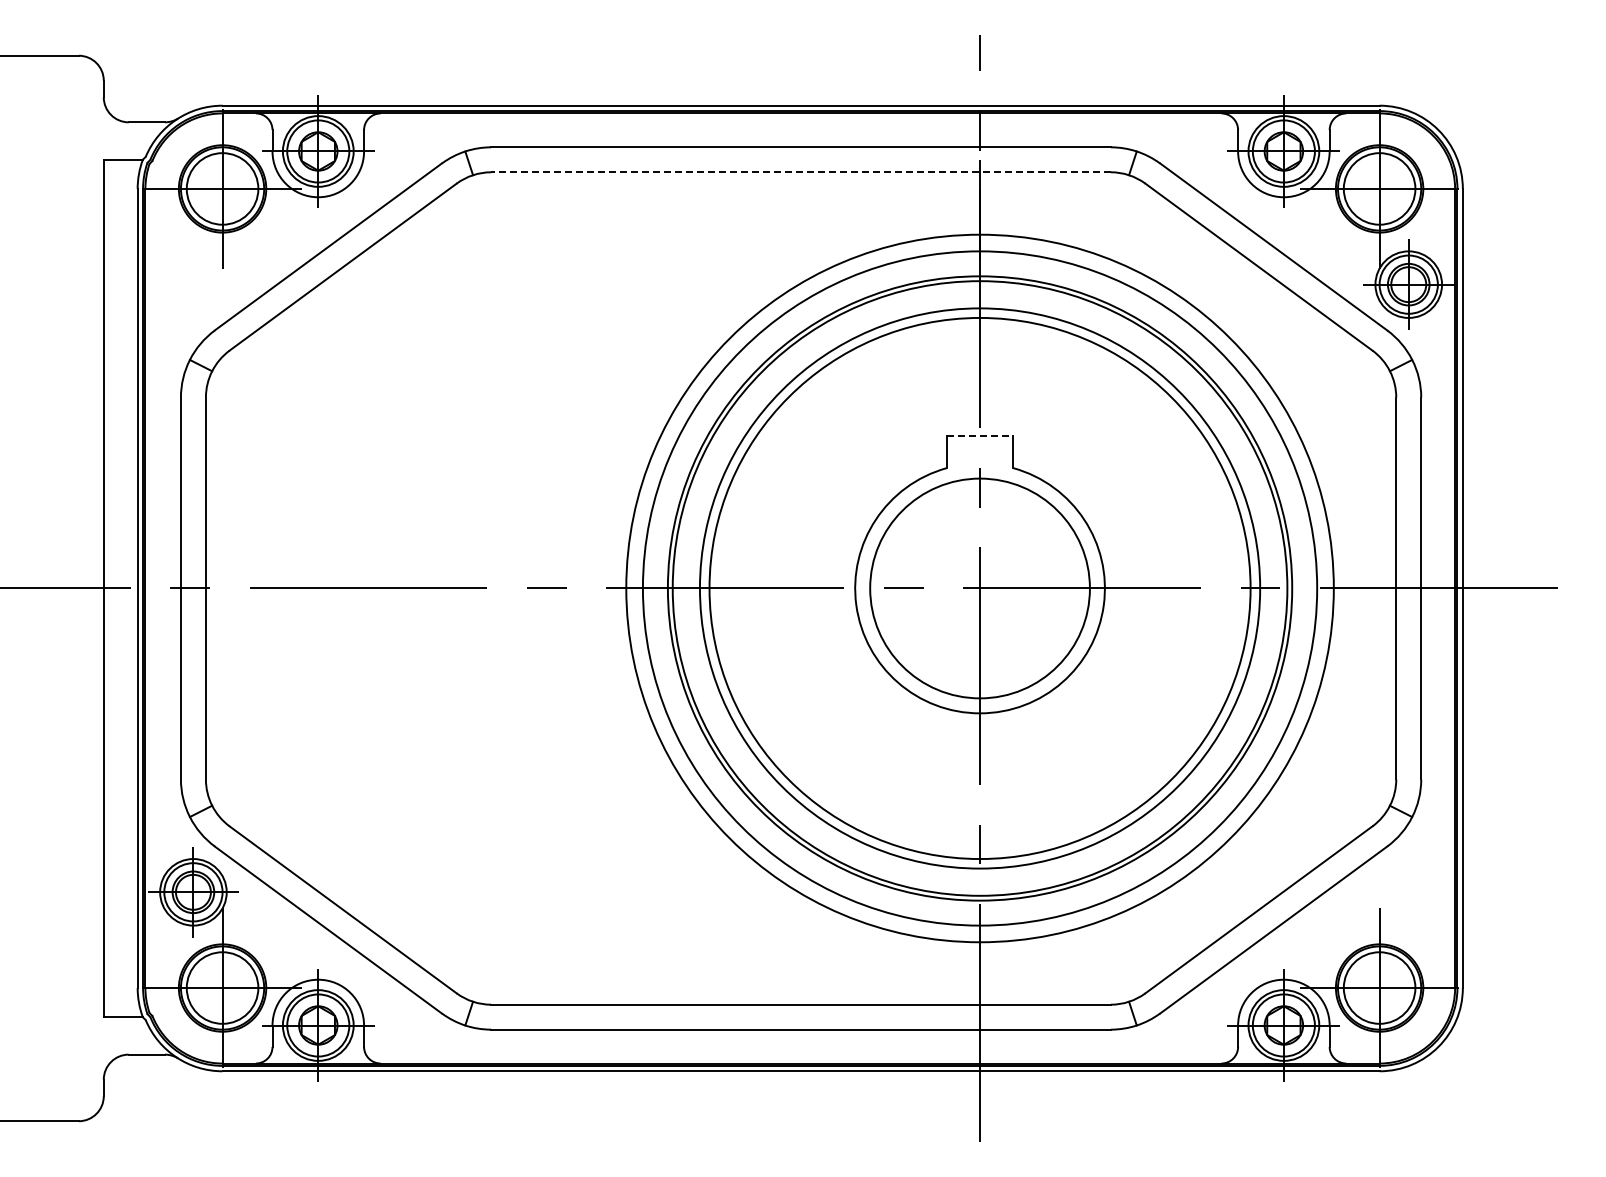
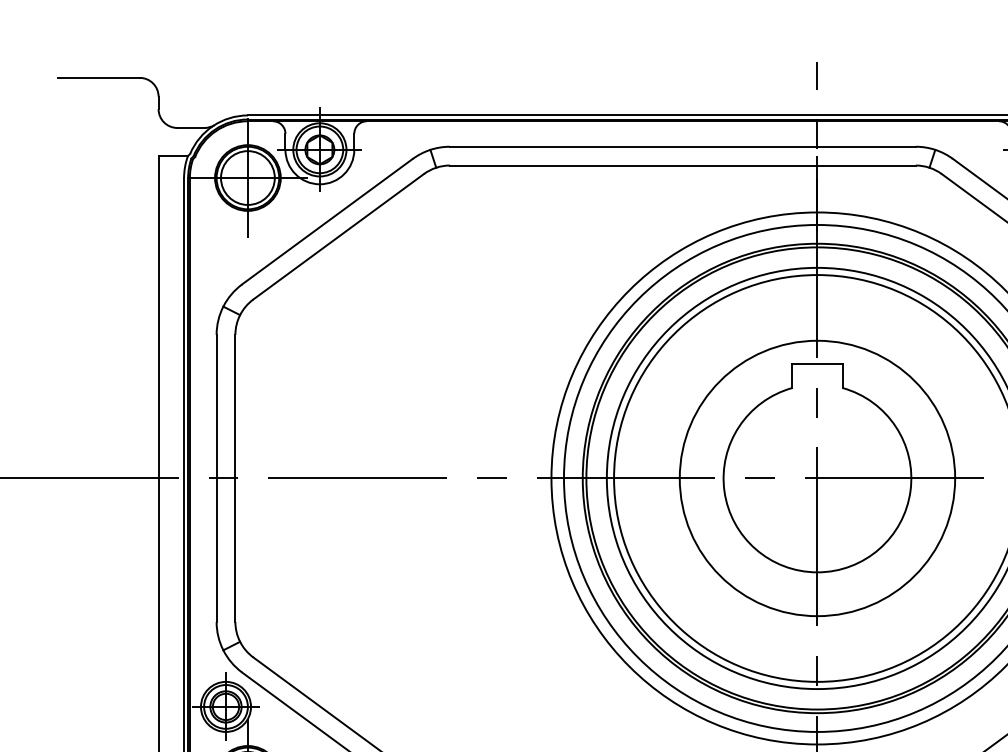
line: (801, 172) -> (683, 165), dashed -> solid
line: (980, 436) -> (817, 364), dashed -> solid
circle: (979, 588) -> (817, 478), size x1.67

